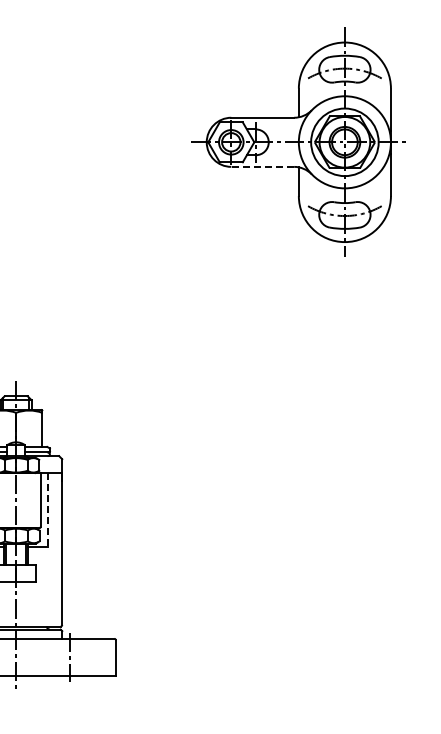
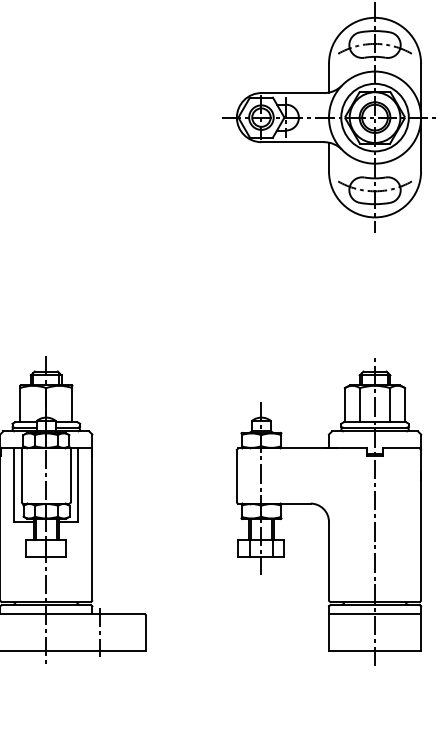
line: (262, 167) -> (292, 142), dashed -> solid
line: (48, 510) -> (78, 485), dashed -> solid
part: (298, 536) -> (328, 511), added

